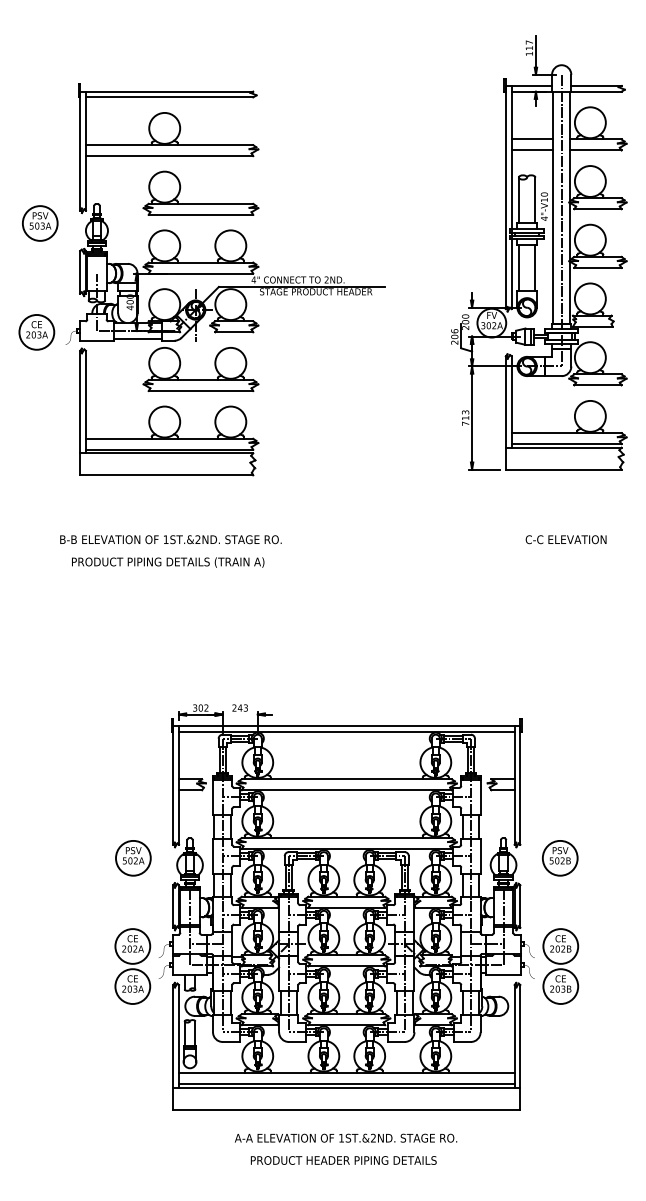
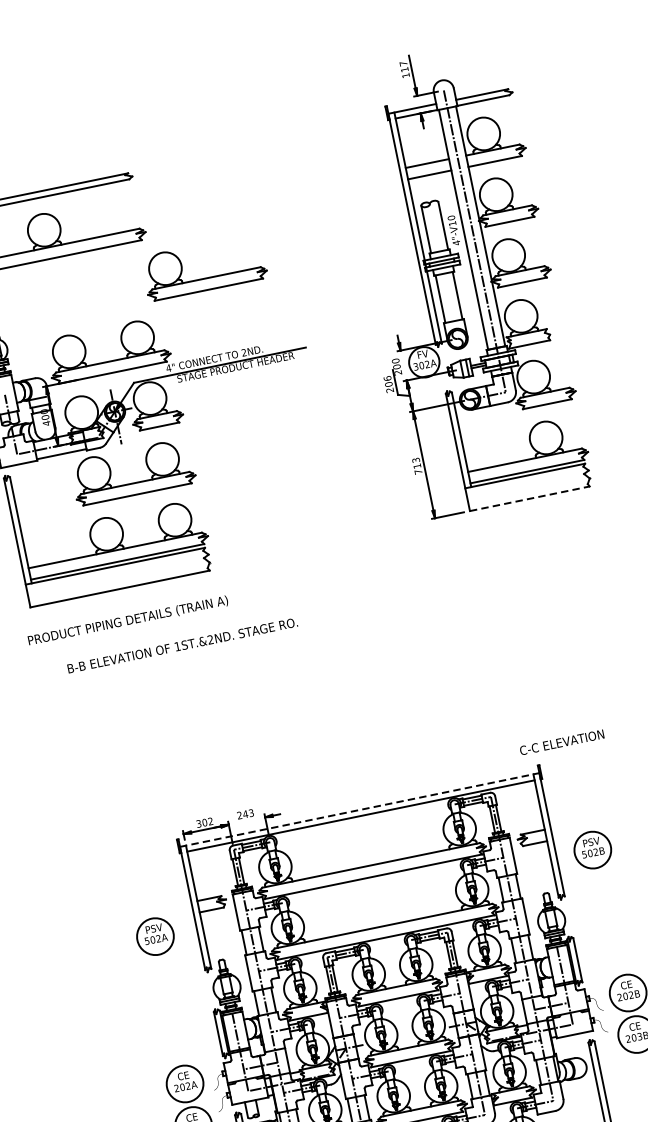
part: (200, 203) -> (205, 278), moved
line: (563, 469) -> (529, 498), solid -> dashed
text: (170, 539) -> (182, 645), moved
text: (565, 539) -> (561, 742), moved
text: (168, 562) -> (128, 620), moved
line: (346, 725) -> (359, 809), solid -> dashed
part: (133, 858) -> (155, 936), moved
part: (560, 858) -> (593, 850), moved

